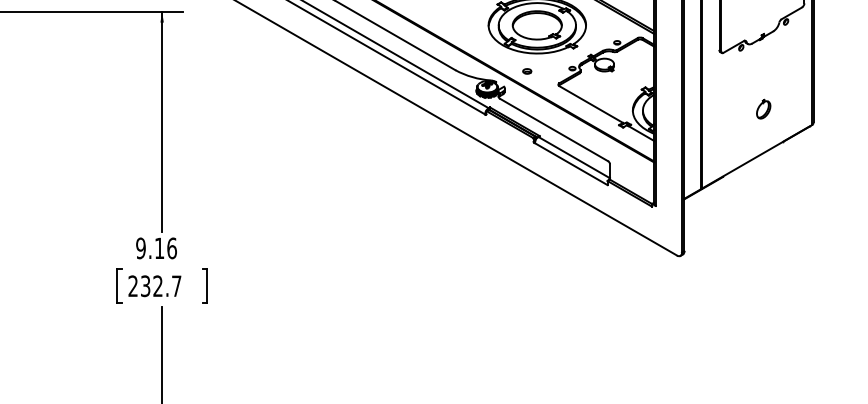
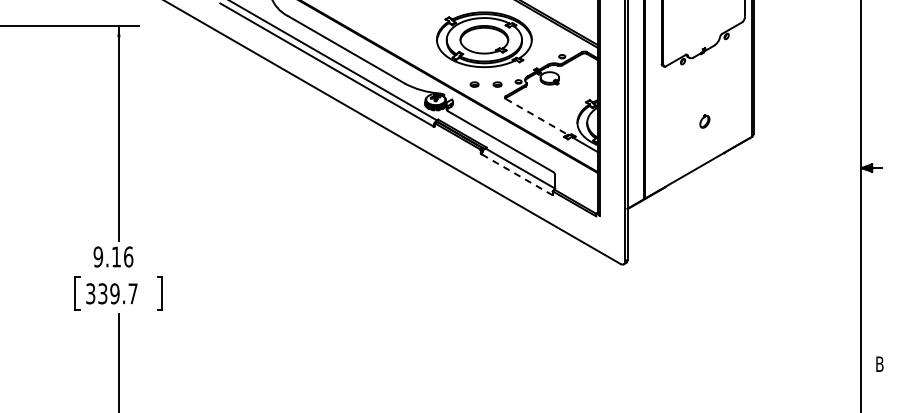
part: (550, 71) -> (497, 84), added
line: (590, 104) -> (536, 116), solid -> dashed
part: (763, 109) -> (704, 121), size x0.7
line: (571, 163) -> (517, 174), solid -> dashed
text: (145, 285) -> (102, 293), 232.7 -> 339.7

